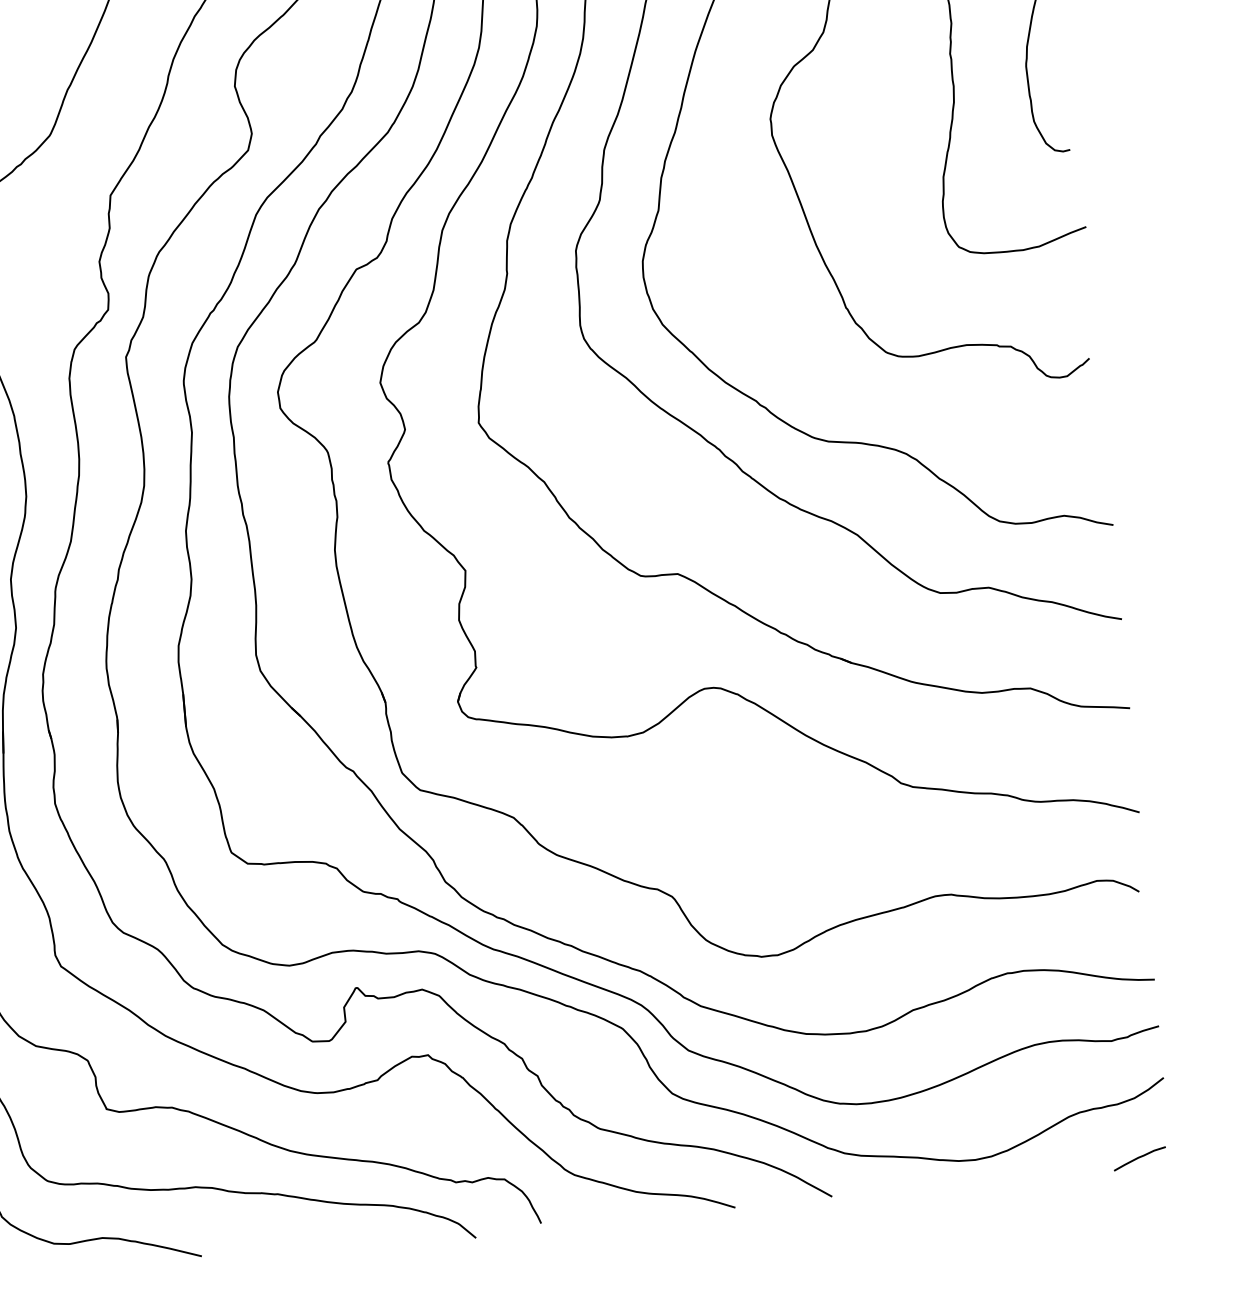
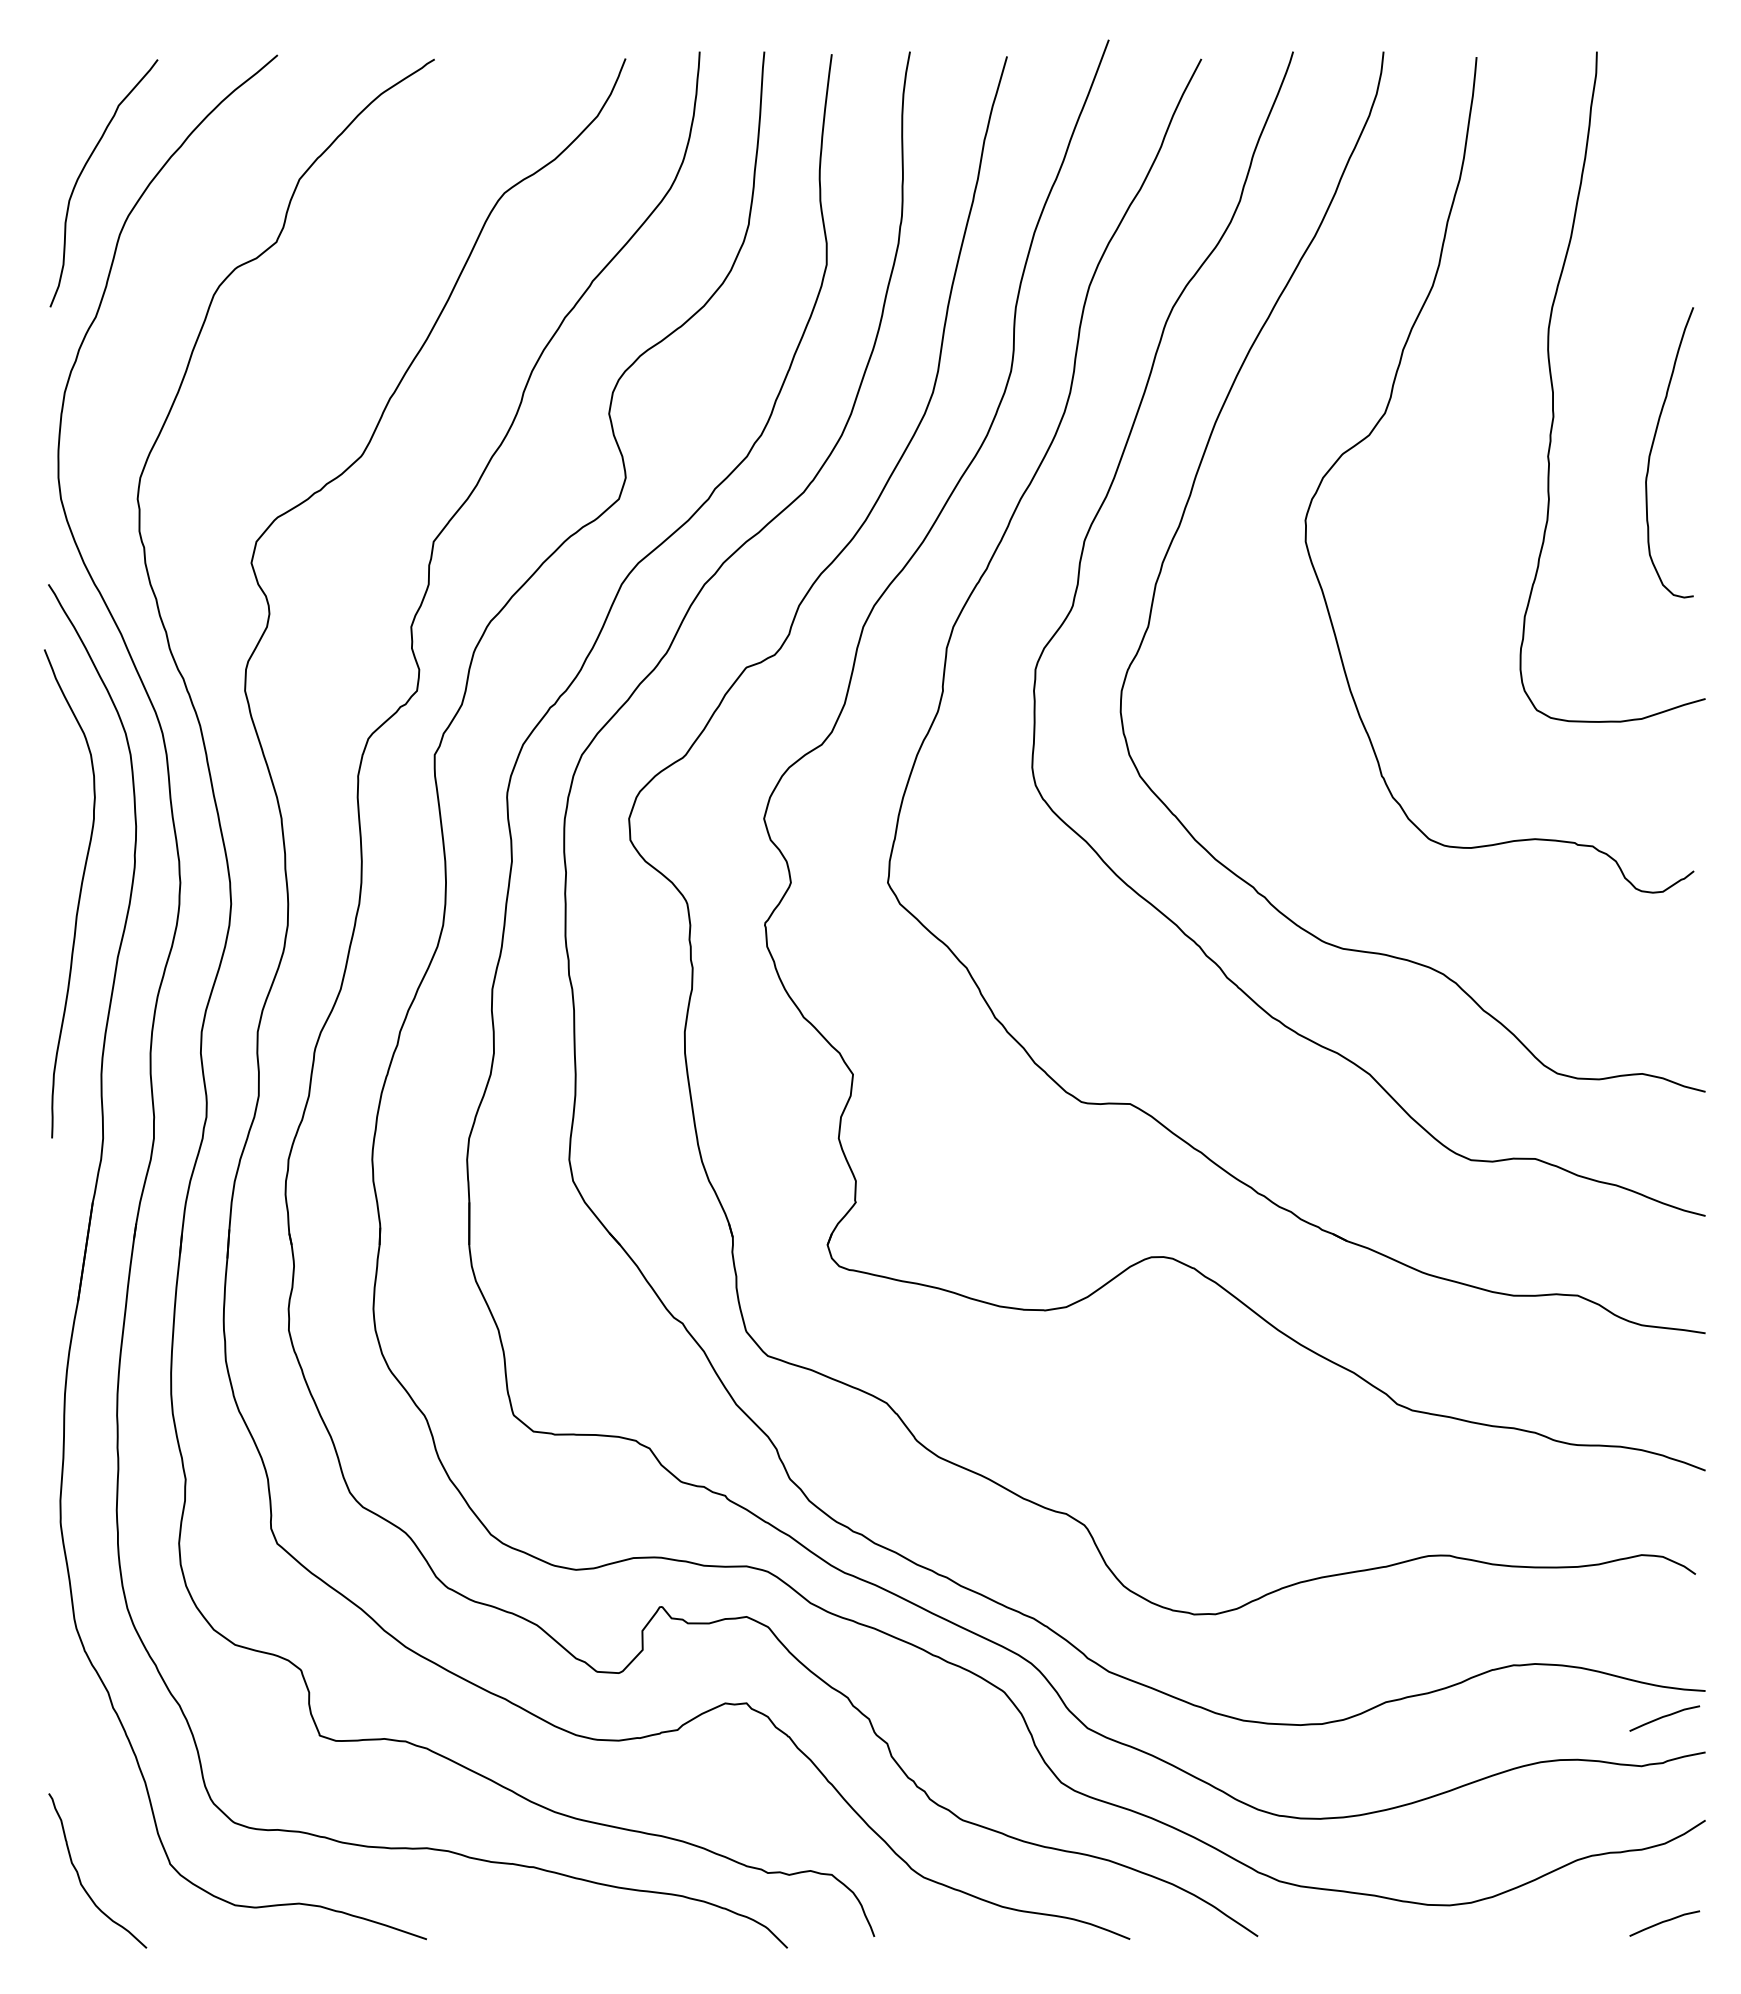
curve: (1125, 1002) -> (1664, 1717), added

